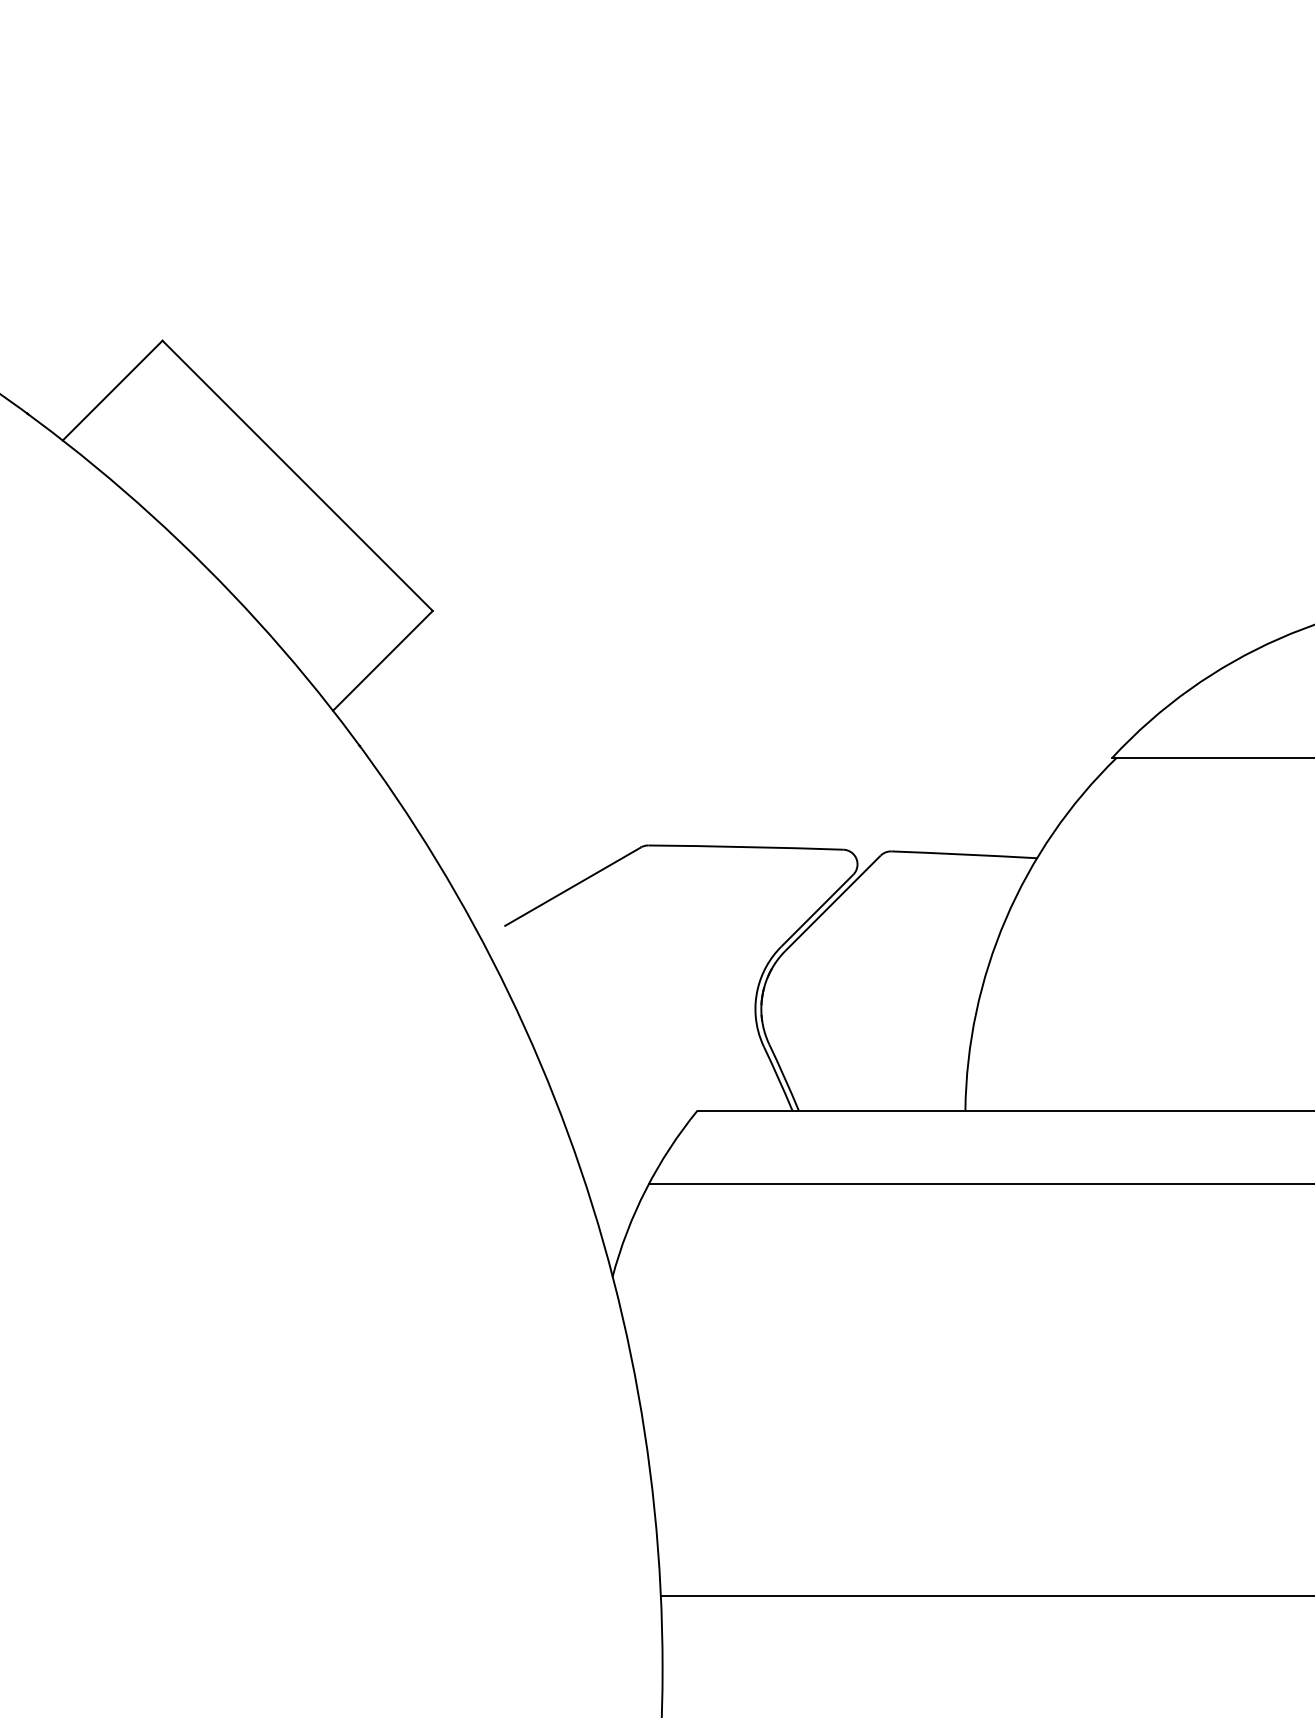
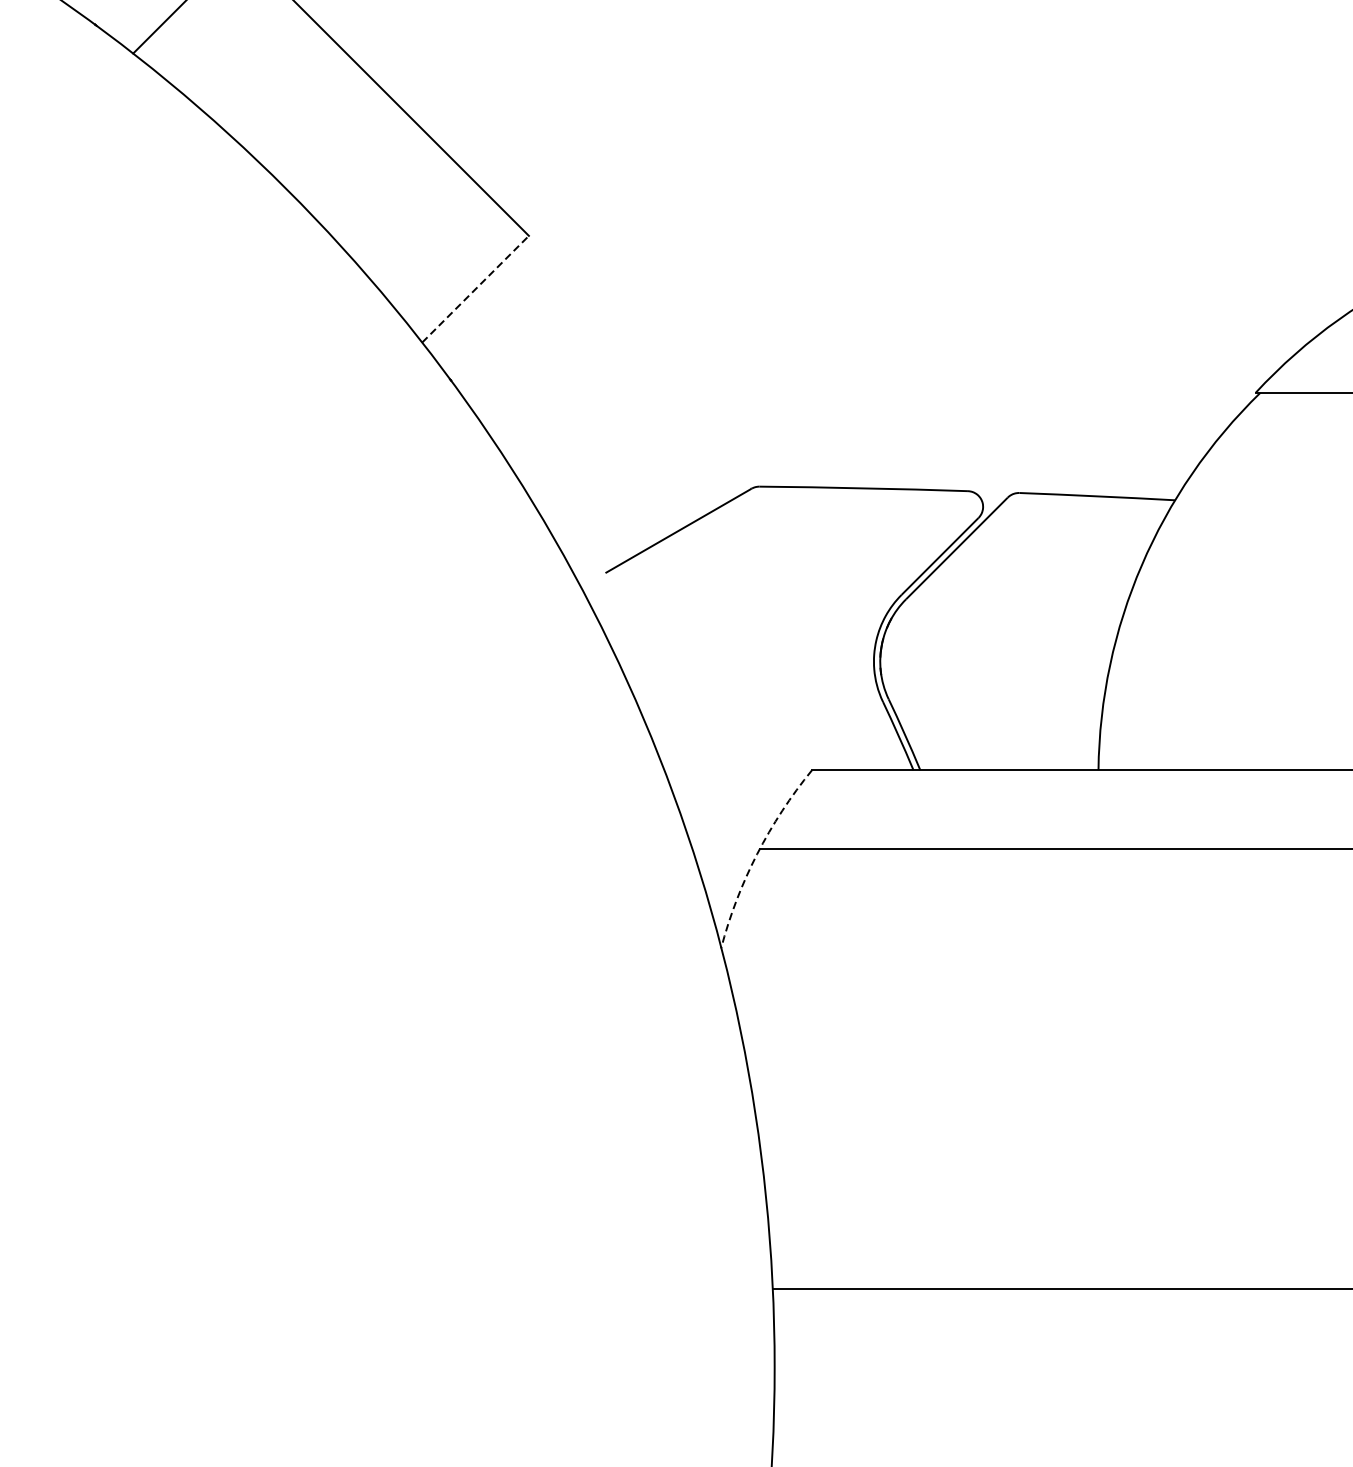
line: (382, 660) -> (475, 288), solid -> dashed
arc: (646, 1189) -> (757, 854), solid -> dashed

